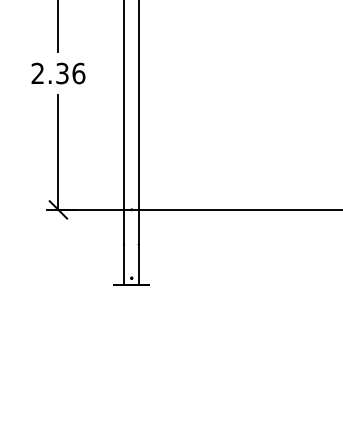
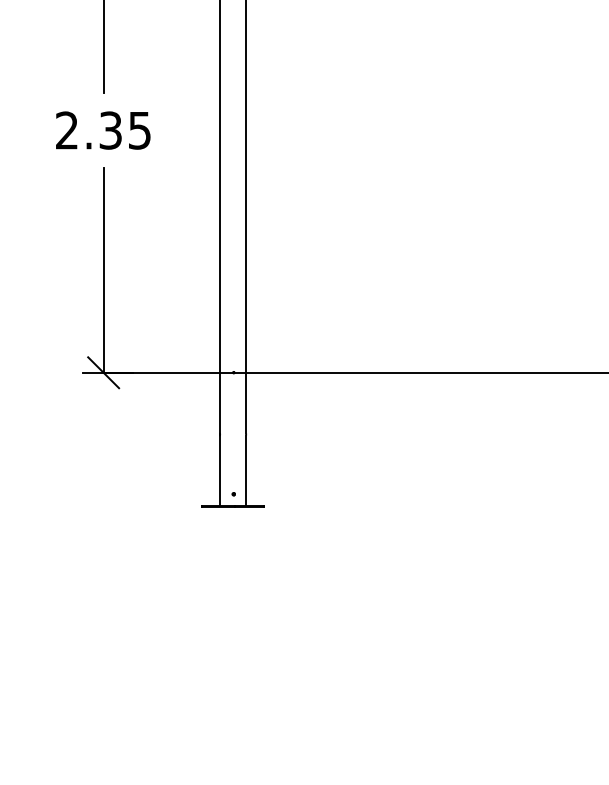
text: (78, 73) -> (139, 130), 2.36 -> 2.35

